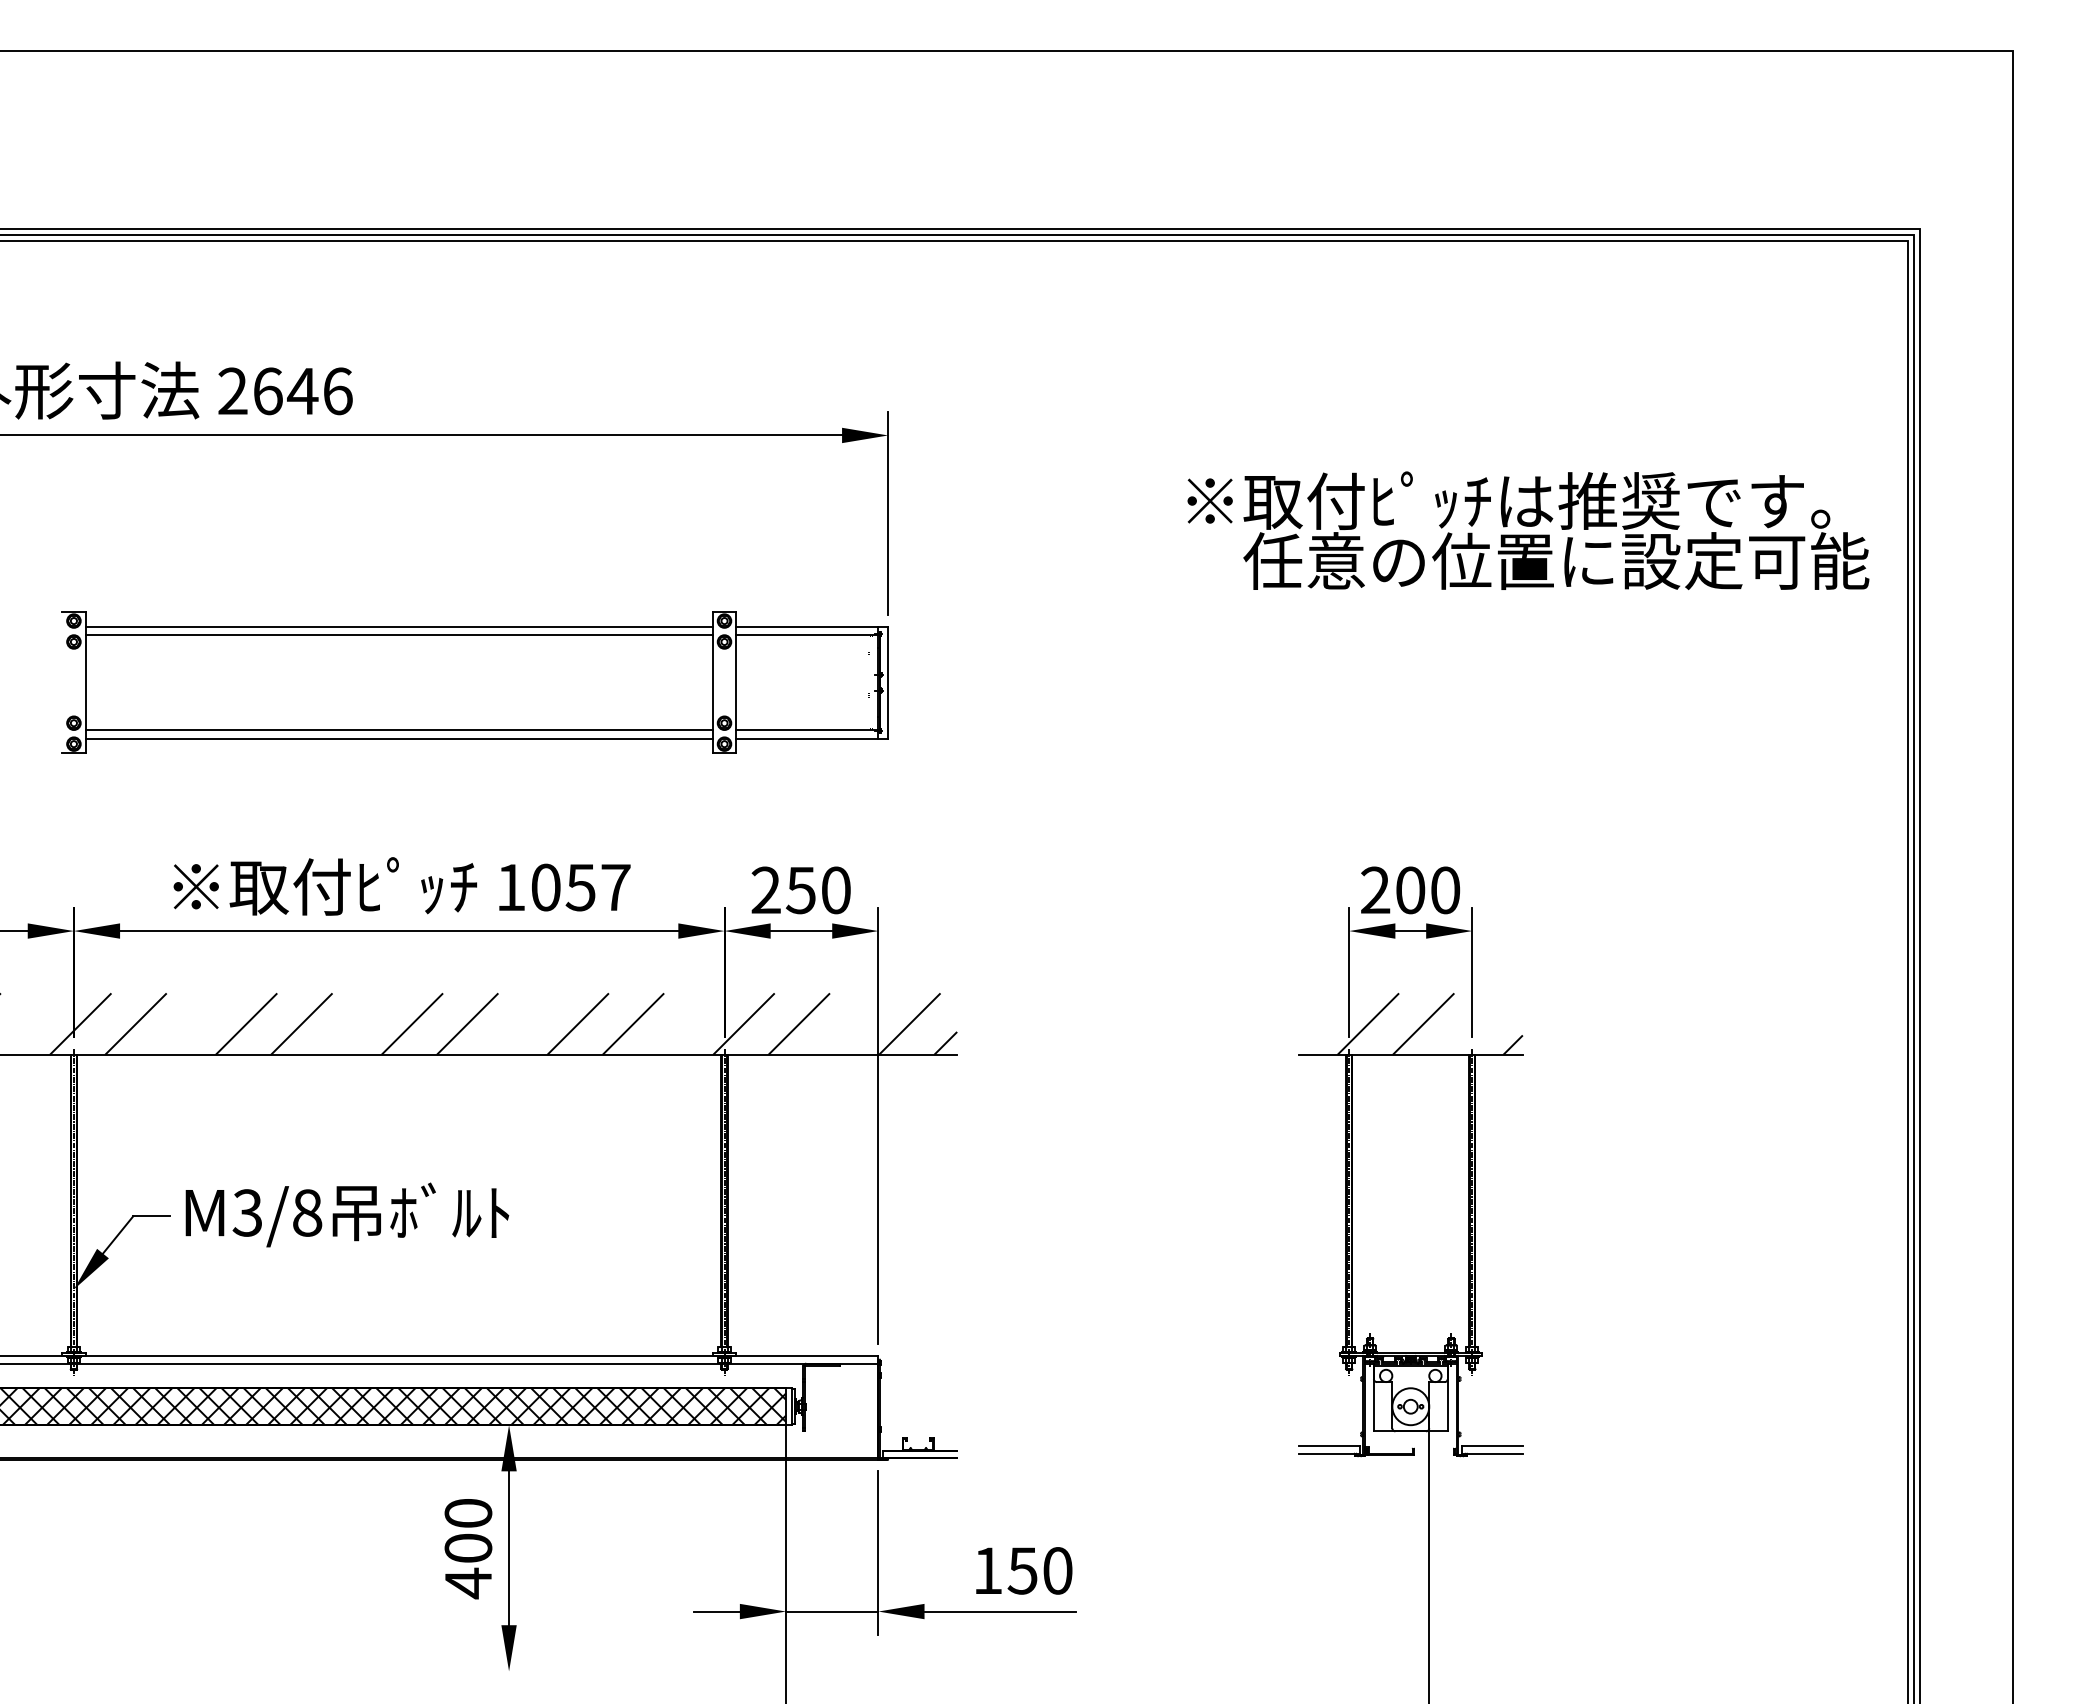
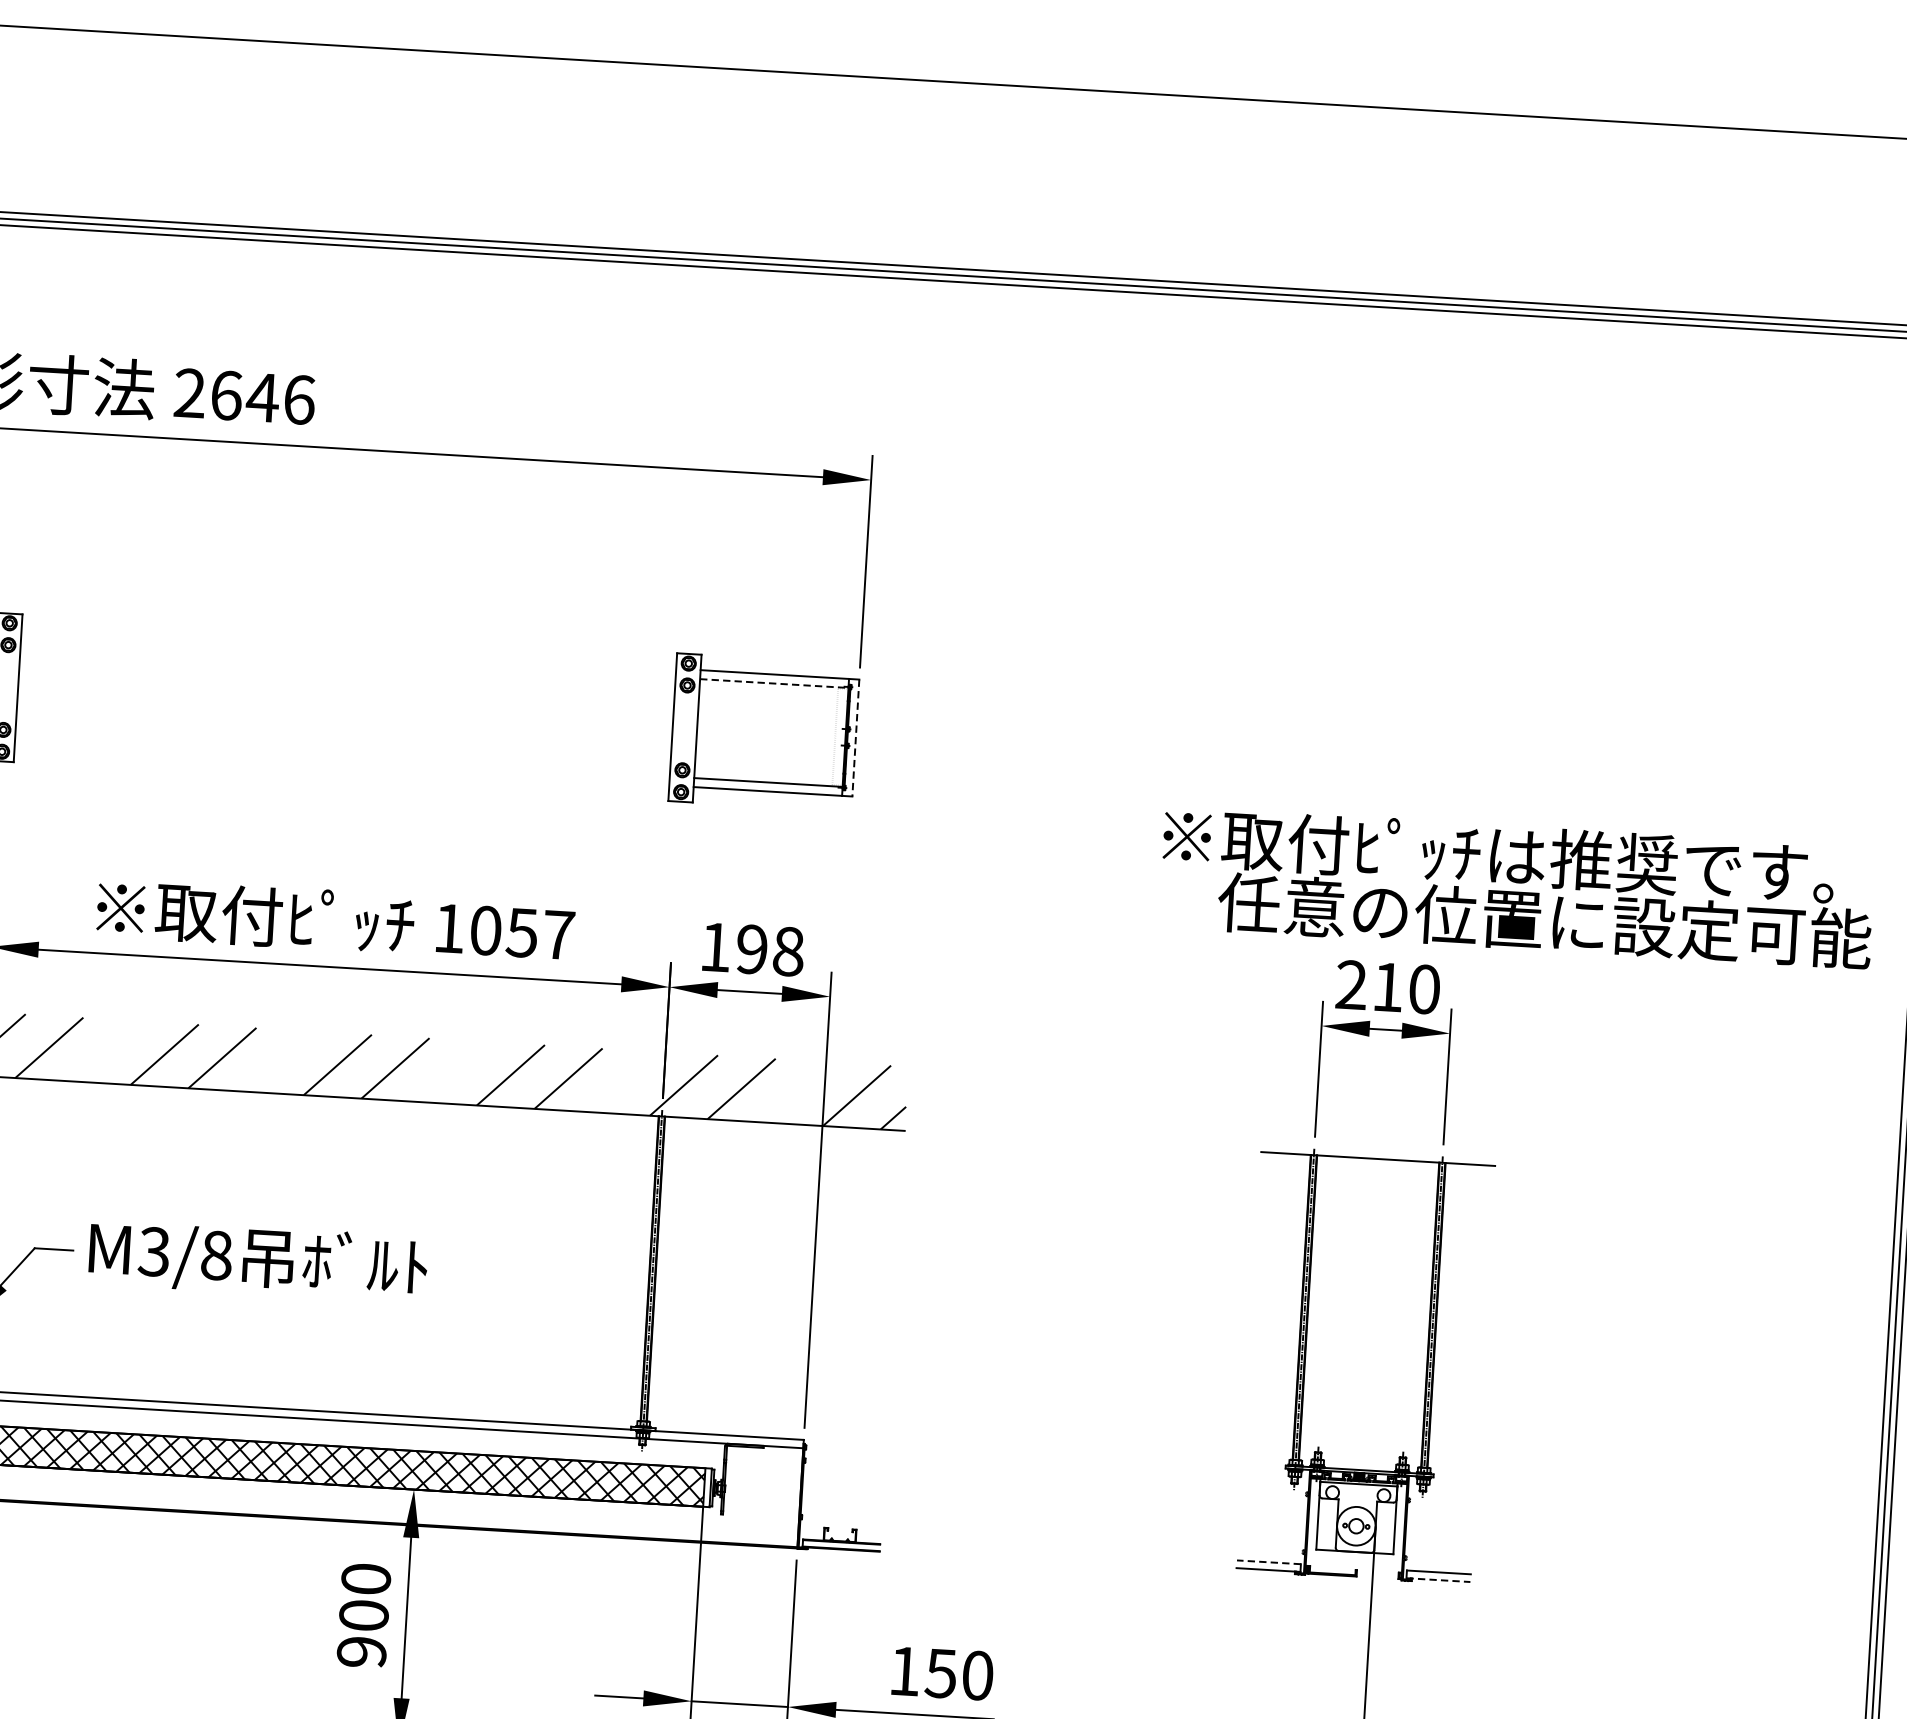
text: (1528, 530) -> (1517, 887), moved
line: (398, 626) -> (348, 649), removed
line: (398, 635) -> (347, 658), removed
line: (807, 635) -> (774, 683), solid -> dashed
line: (888, 683) -> (856, 738), solid -> dashed
line: (398, 730) -> (341, 757), removed
line: (398, 738) -> (341, 765), removed
text: (800, 890) -> (751, 949), 250 -> 198
text: (1410, 890) -> (1388, 987), 200 -> 210
hatch: (1429, 1023) -> (1399, 1127), removed
line: (1329, 1446) -> (1269, 1562), solid -> dashed
line: (1492, 1453) -> (1438, 1580), solid -> dashed
text: (468, 1583) -> (361, 1652), 400 -> 900

